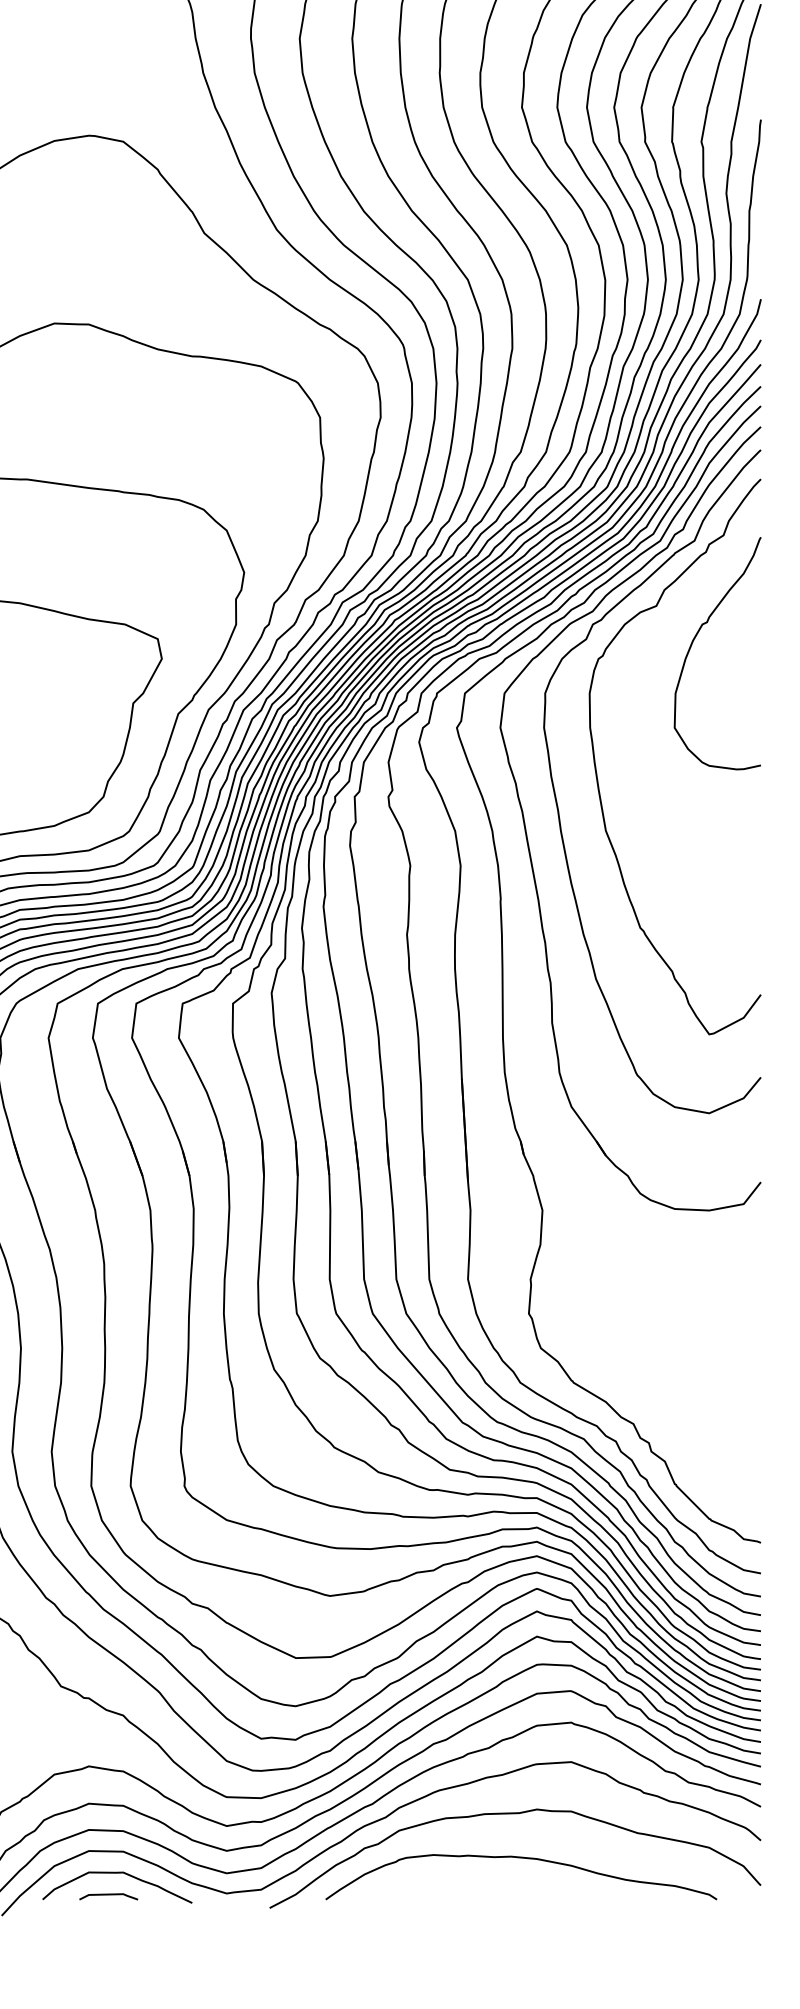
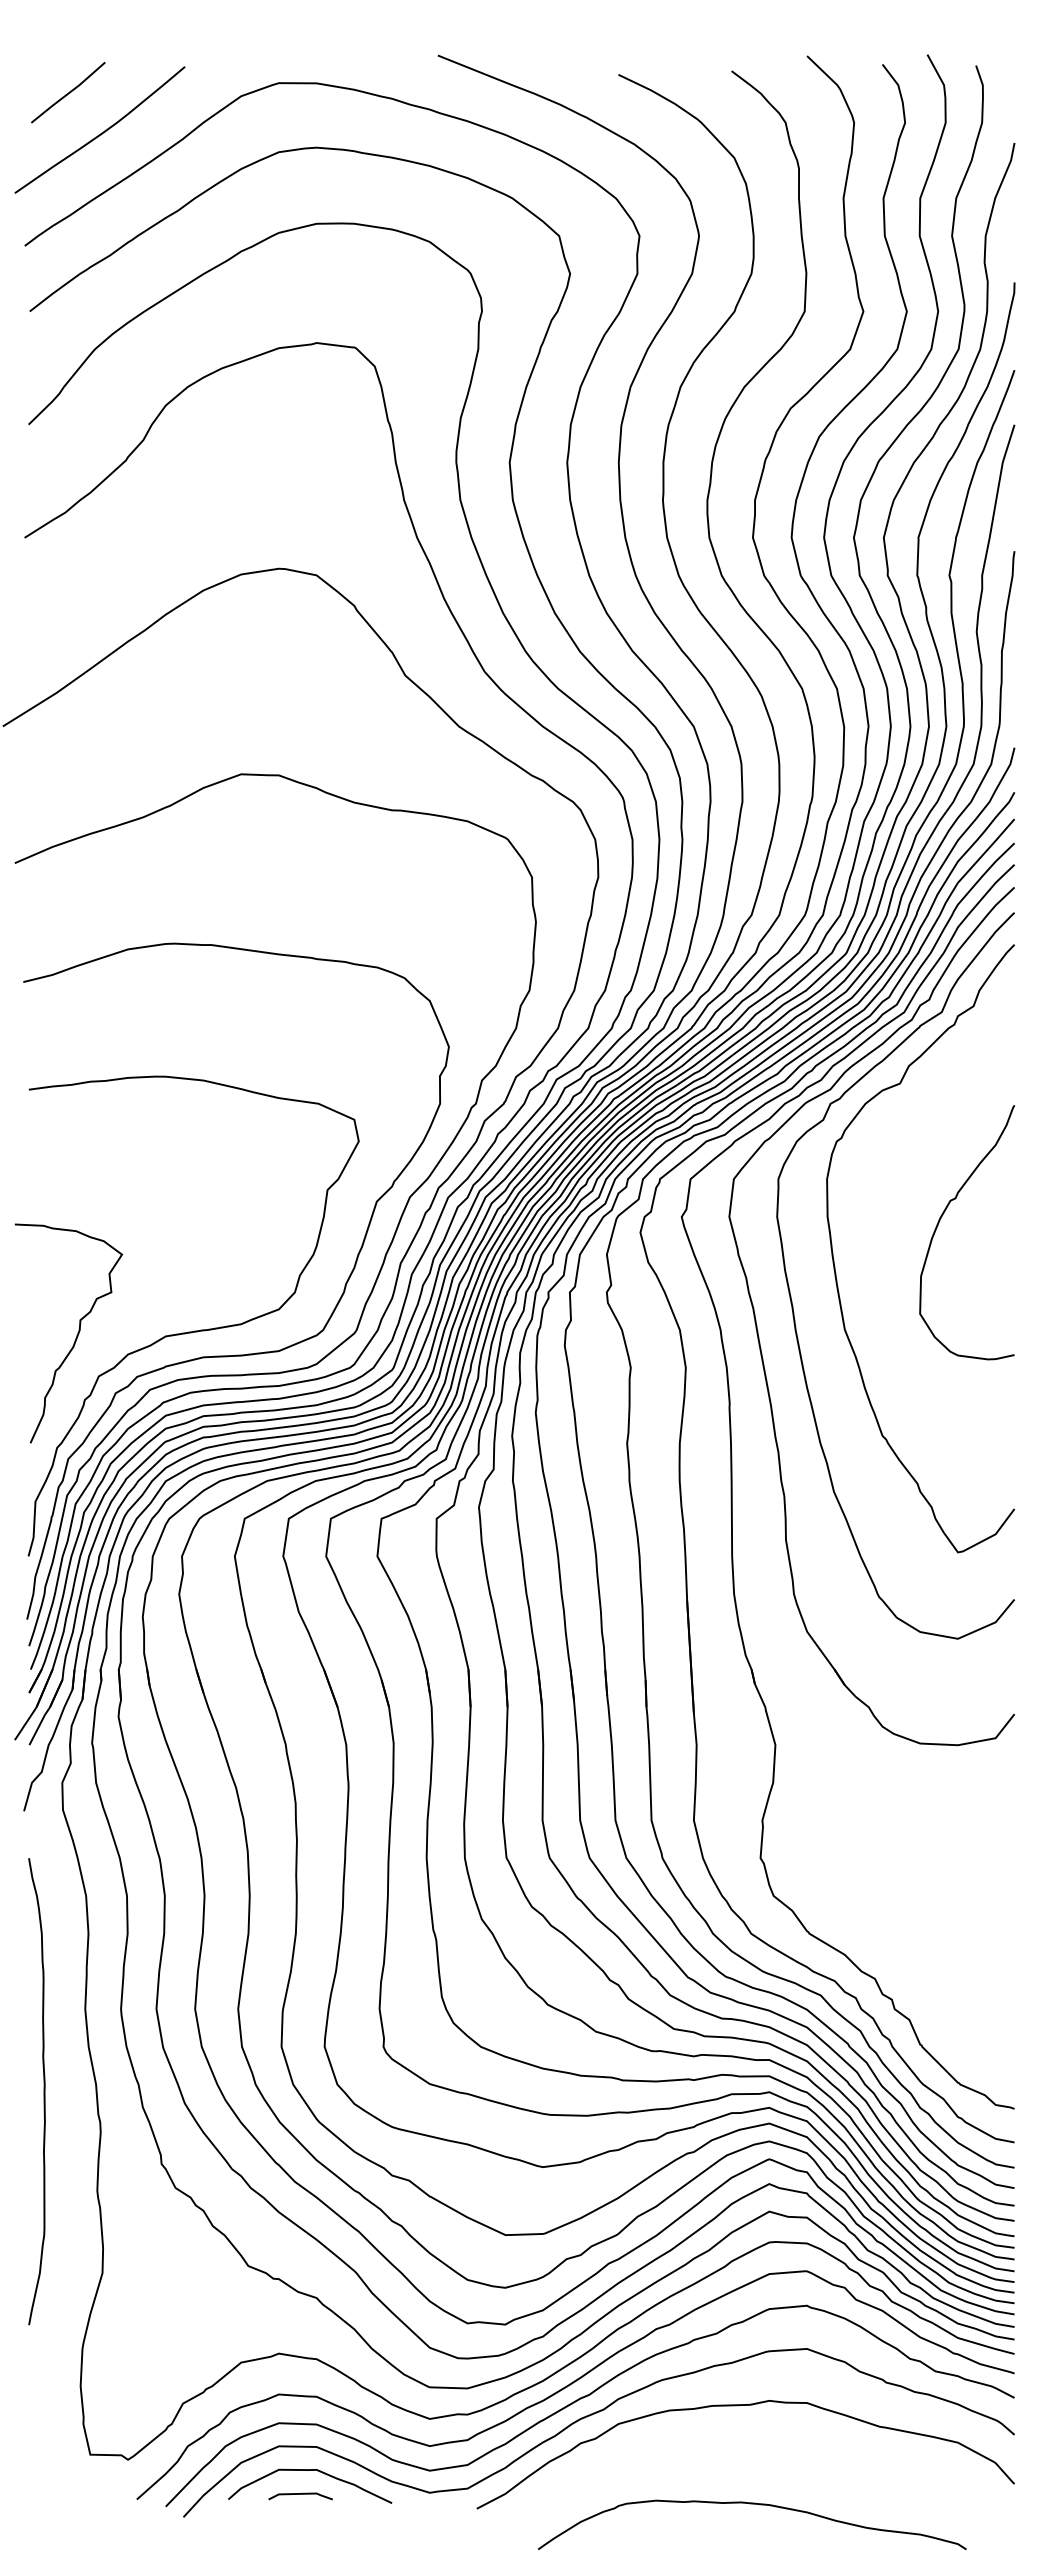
curve: (692, 645) -> (939, 1223), moved
curve: (521, 1858) -> (752, 2504), moved

